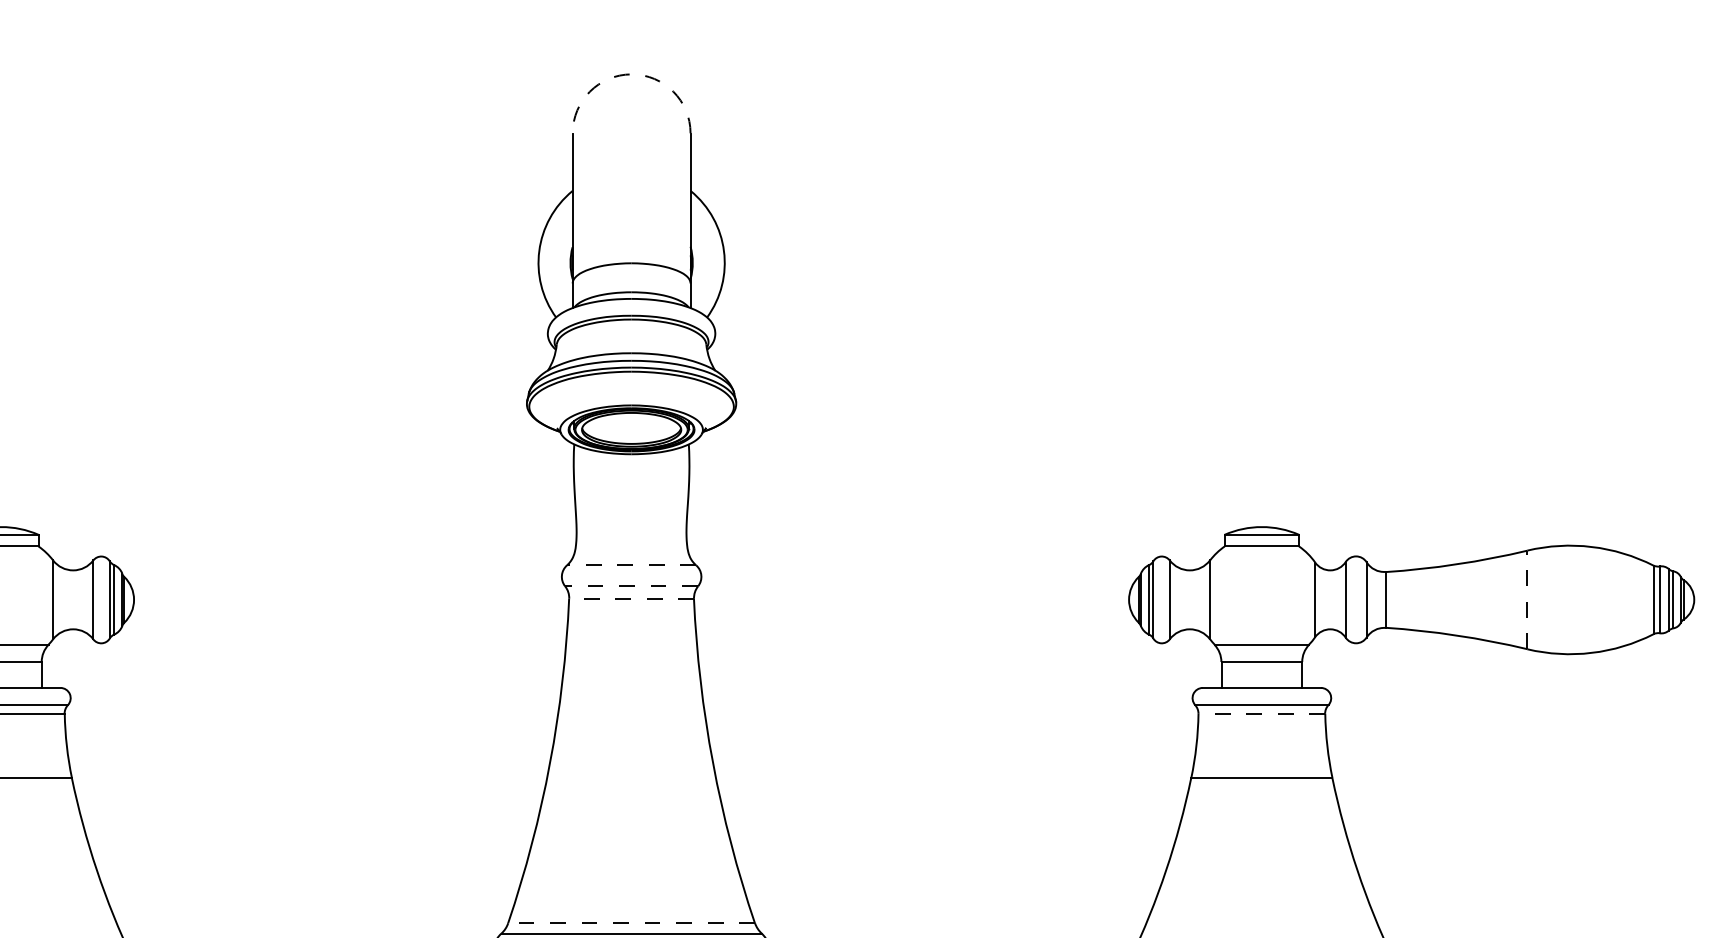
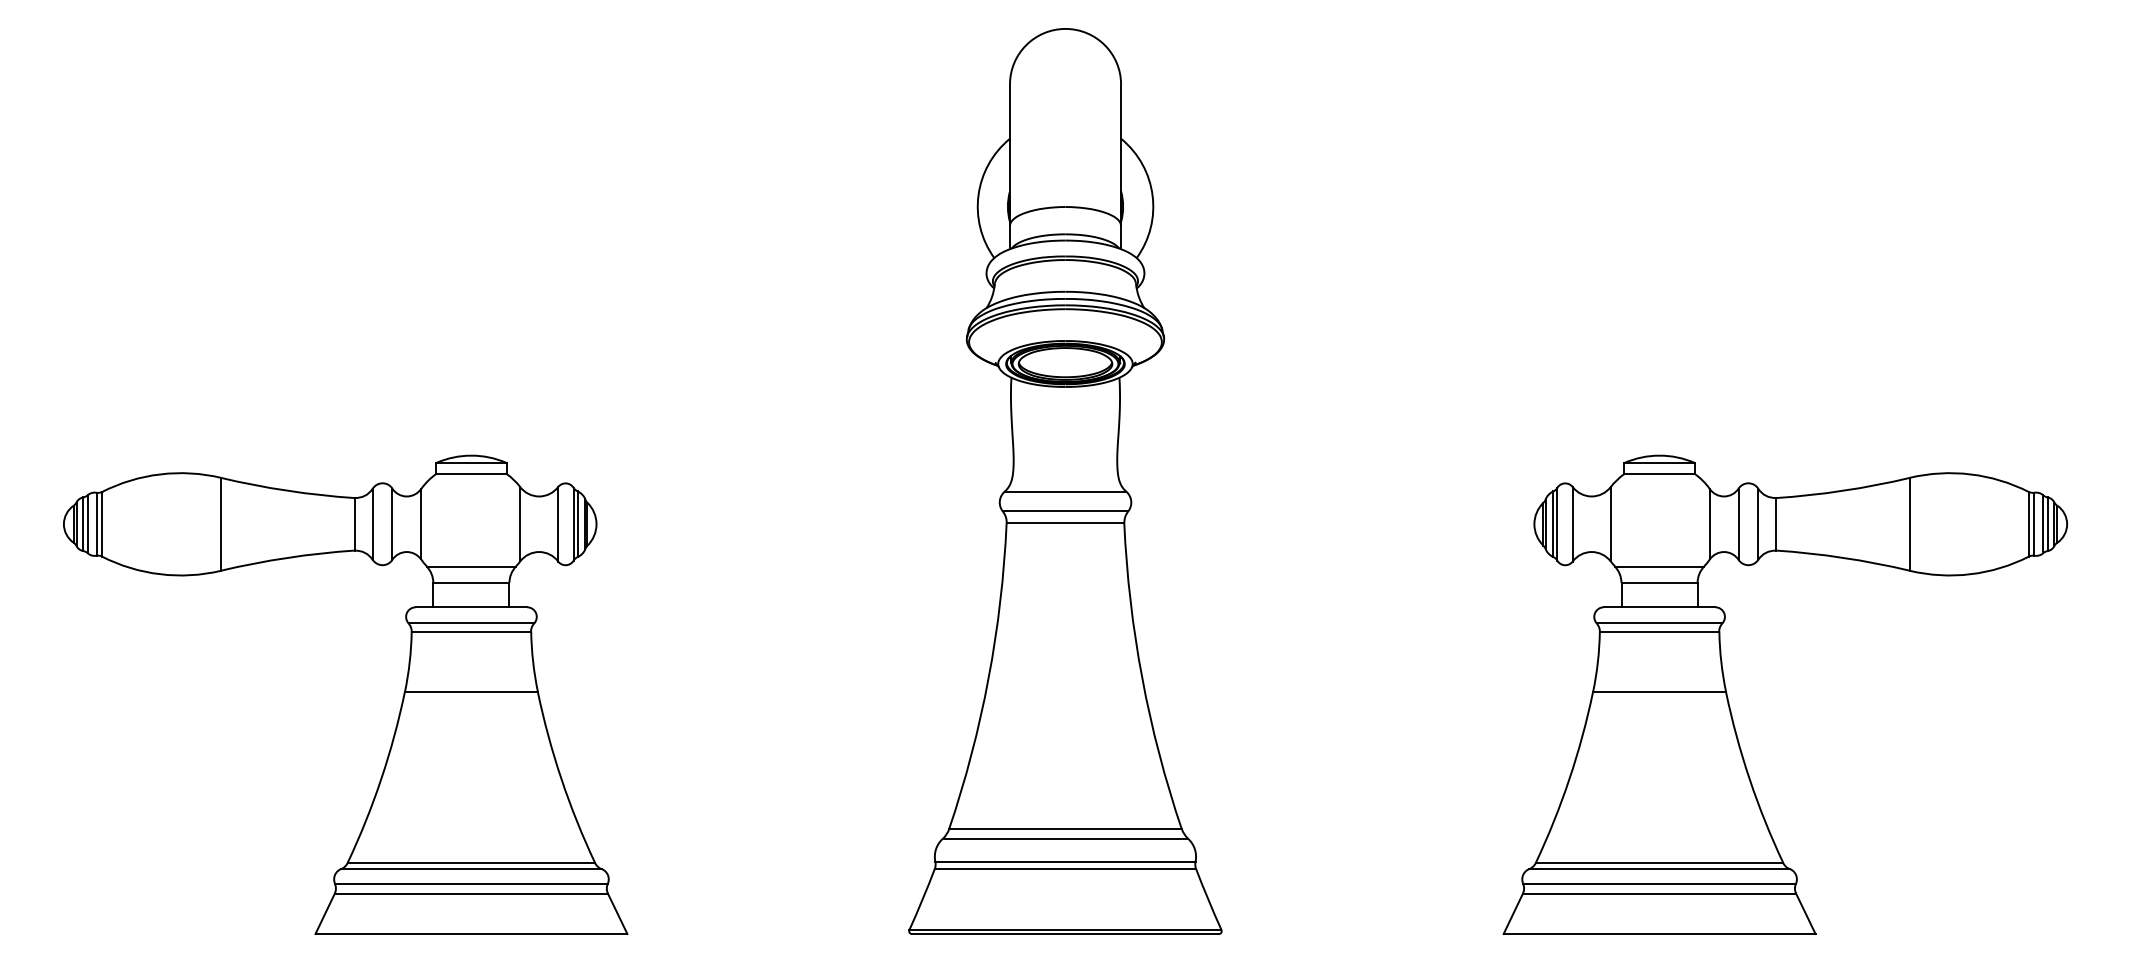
arc: (631, 73) -> (1065, 28), dashed -> solid
line: (631, 565) -> (1065, 491), dashed -> solid
line: (631, 586) -> (1065, 511), dashed -> solid
line: (631, 599) -> (1065, 523), dashed -> solid
line: (1527, 599) -> (1909, 523), dashed -> solid
line: (1261, 713) -> (1659, 631), dashed -> solid
line: (631, 923) -> (1065, 829), dashed -> solid

